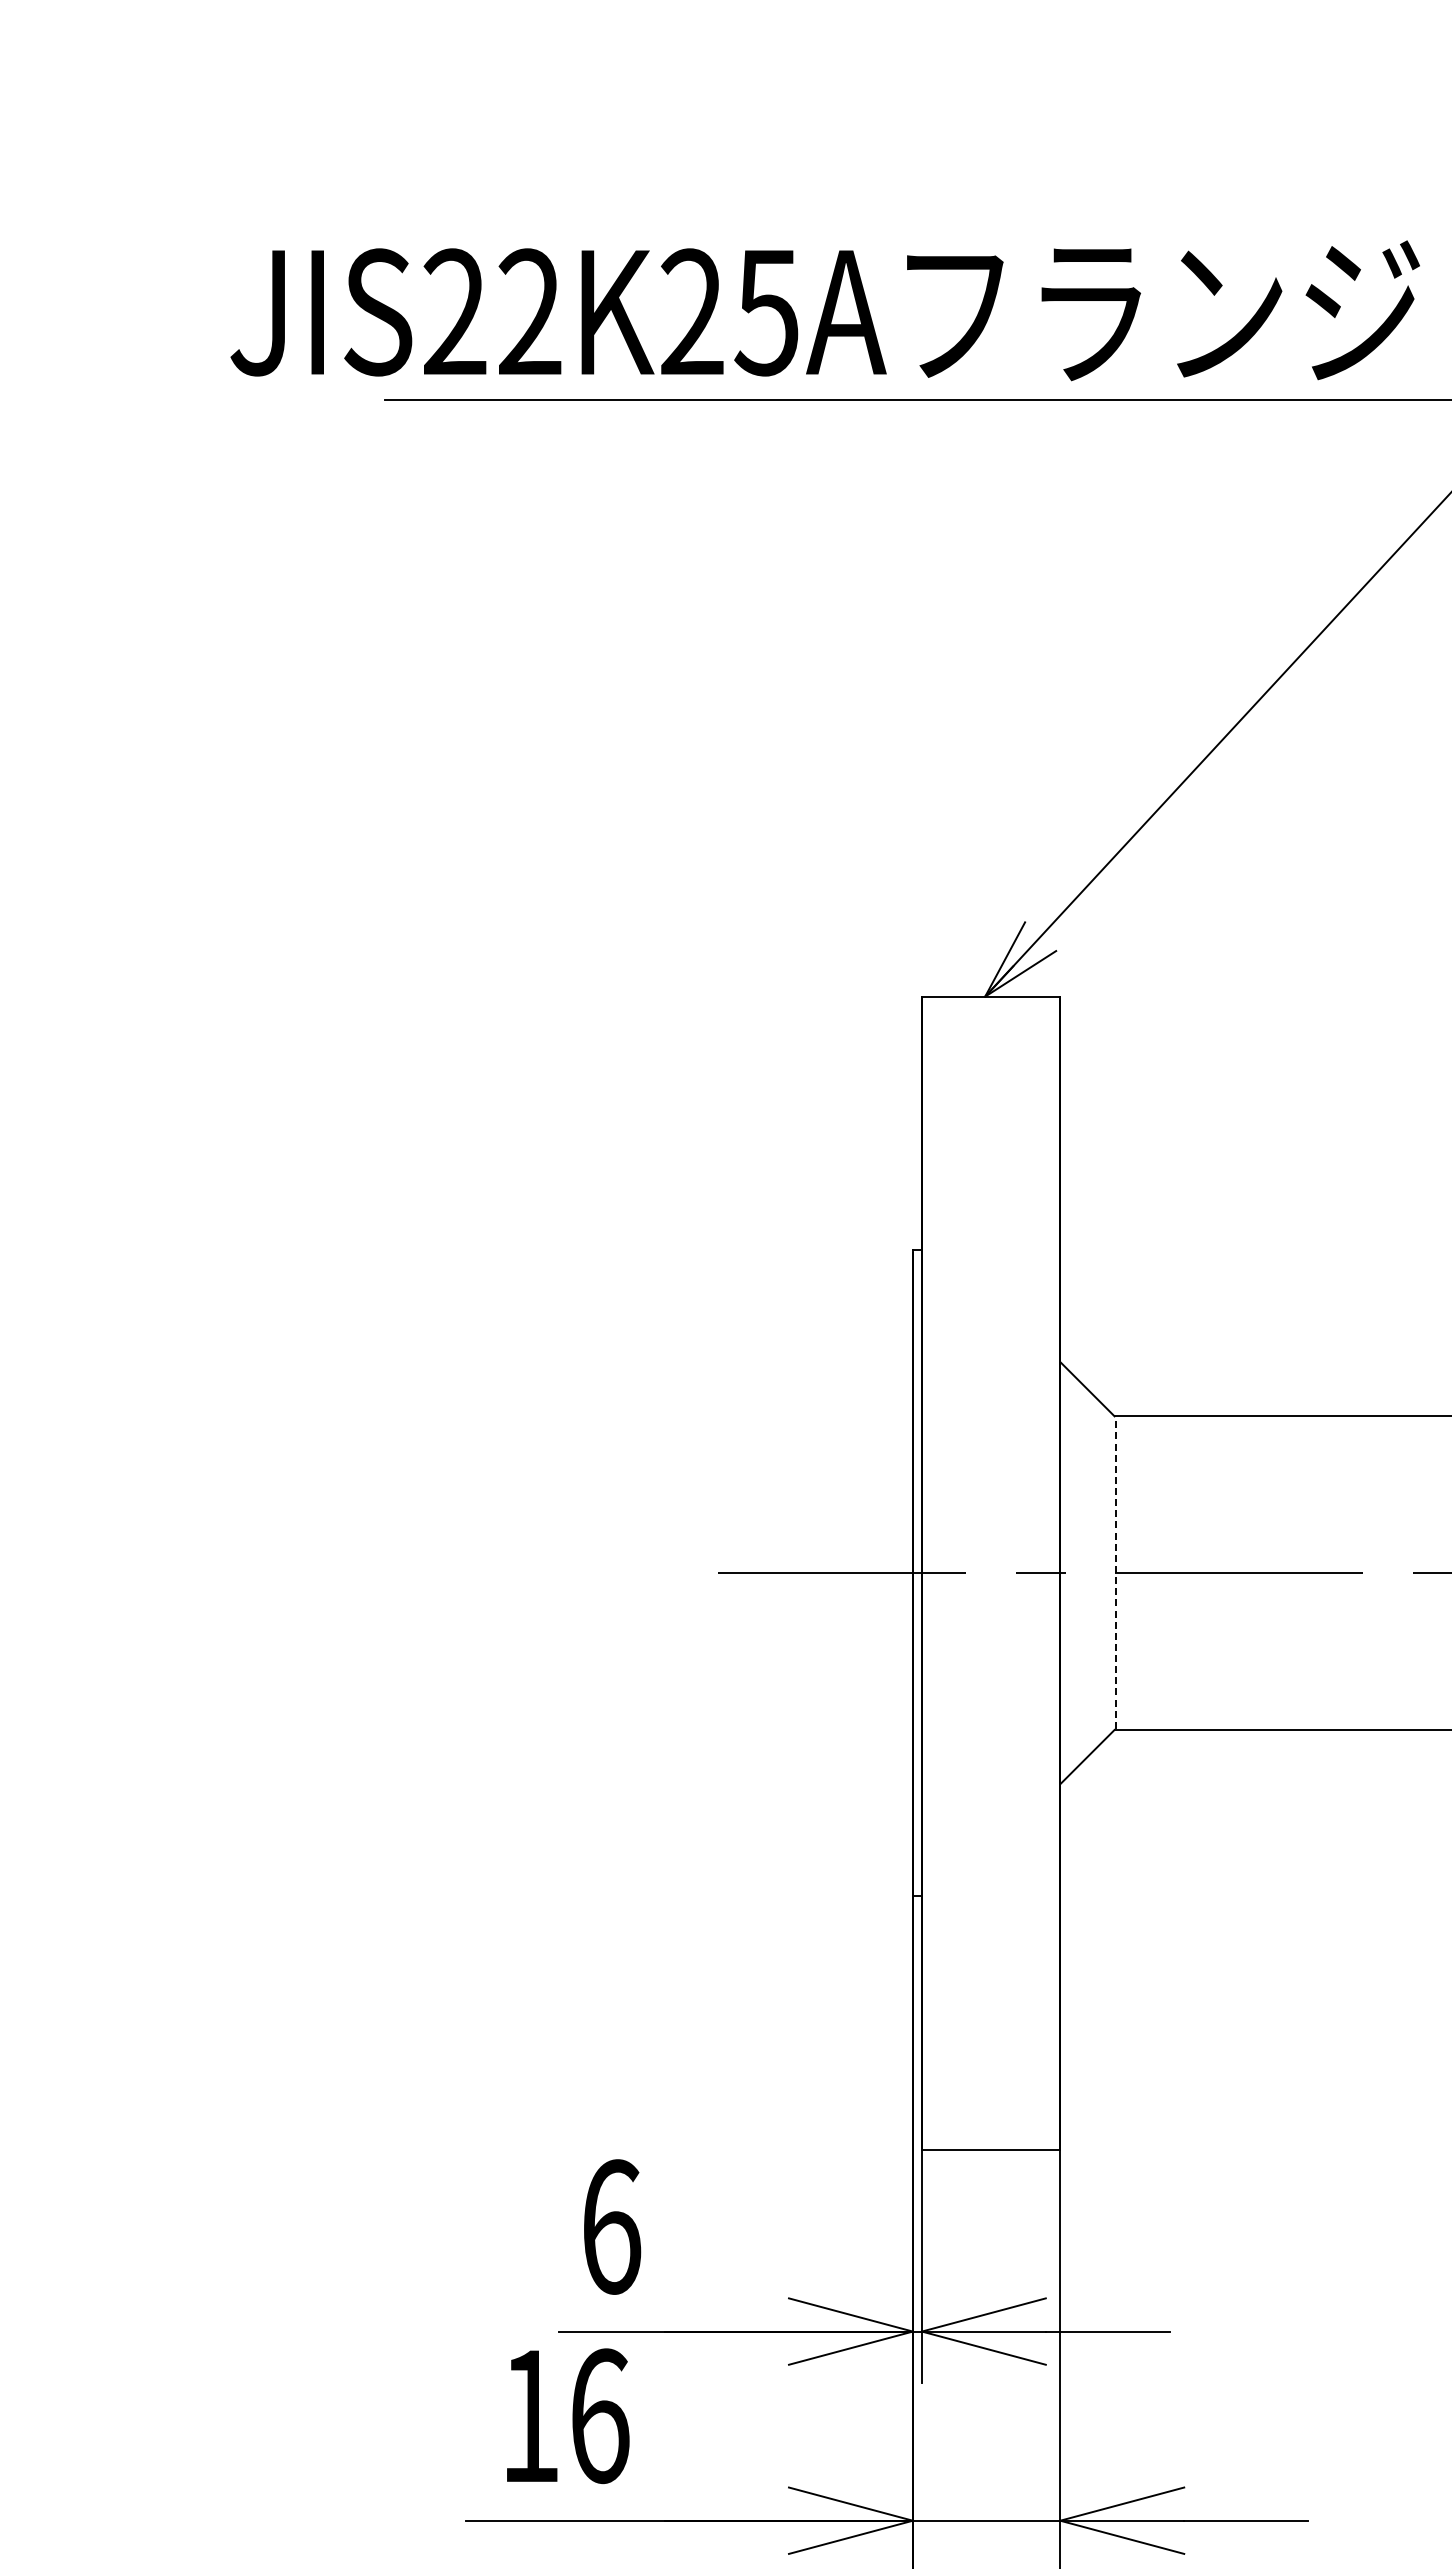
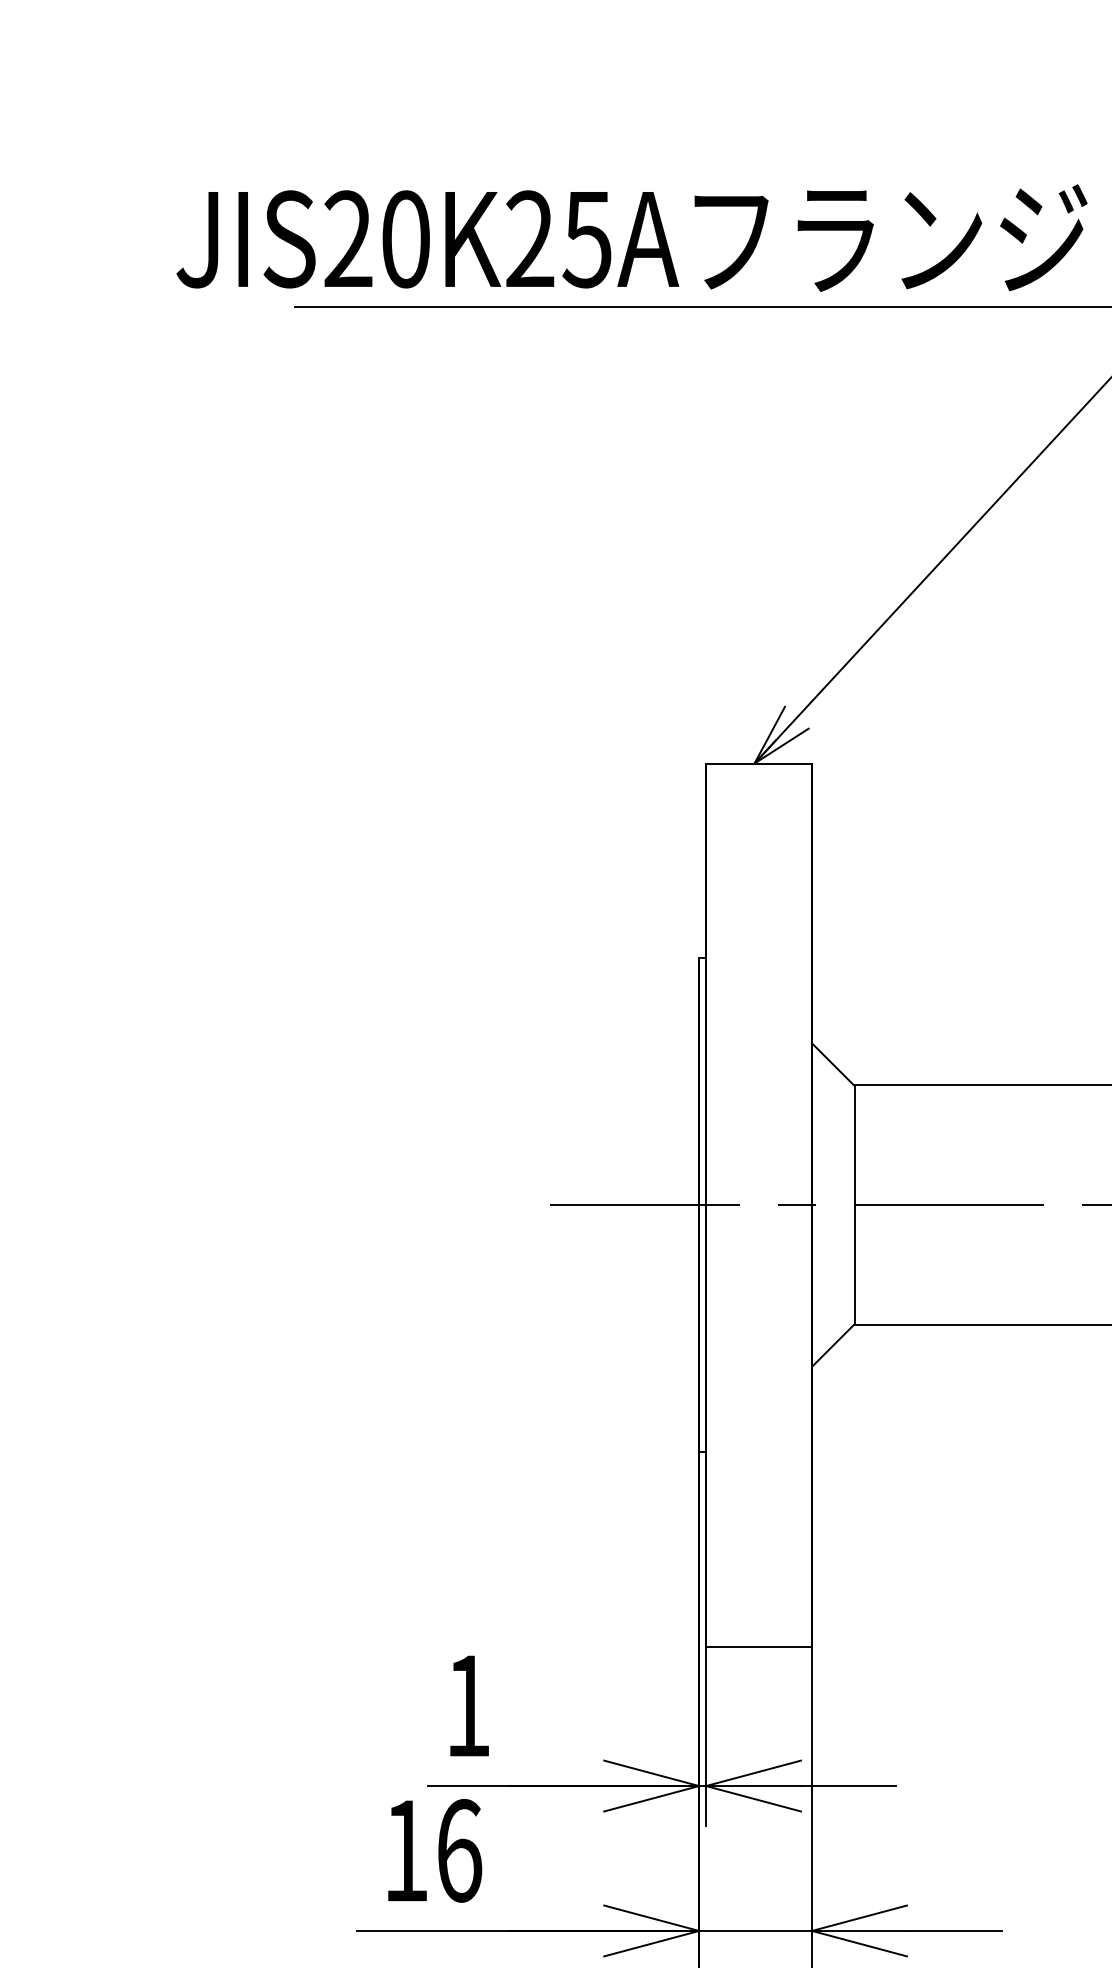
text: (529, 312) -> (405, 239), JIS22K25A -> JIS20K25A
line: (1115, 1573) -> (854, 1205), dashed -> solid
text: (612, 2226) -> (469, 1705), 6 -> 1

